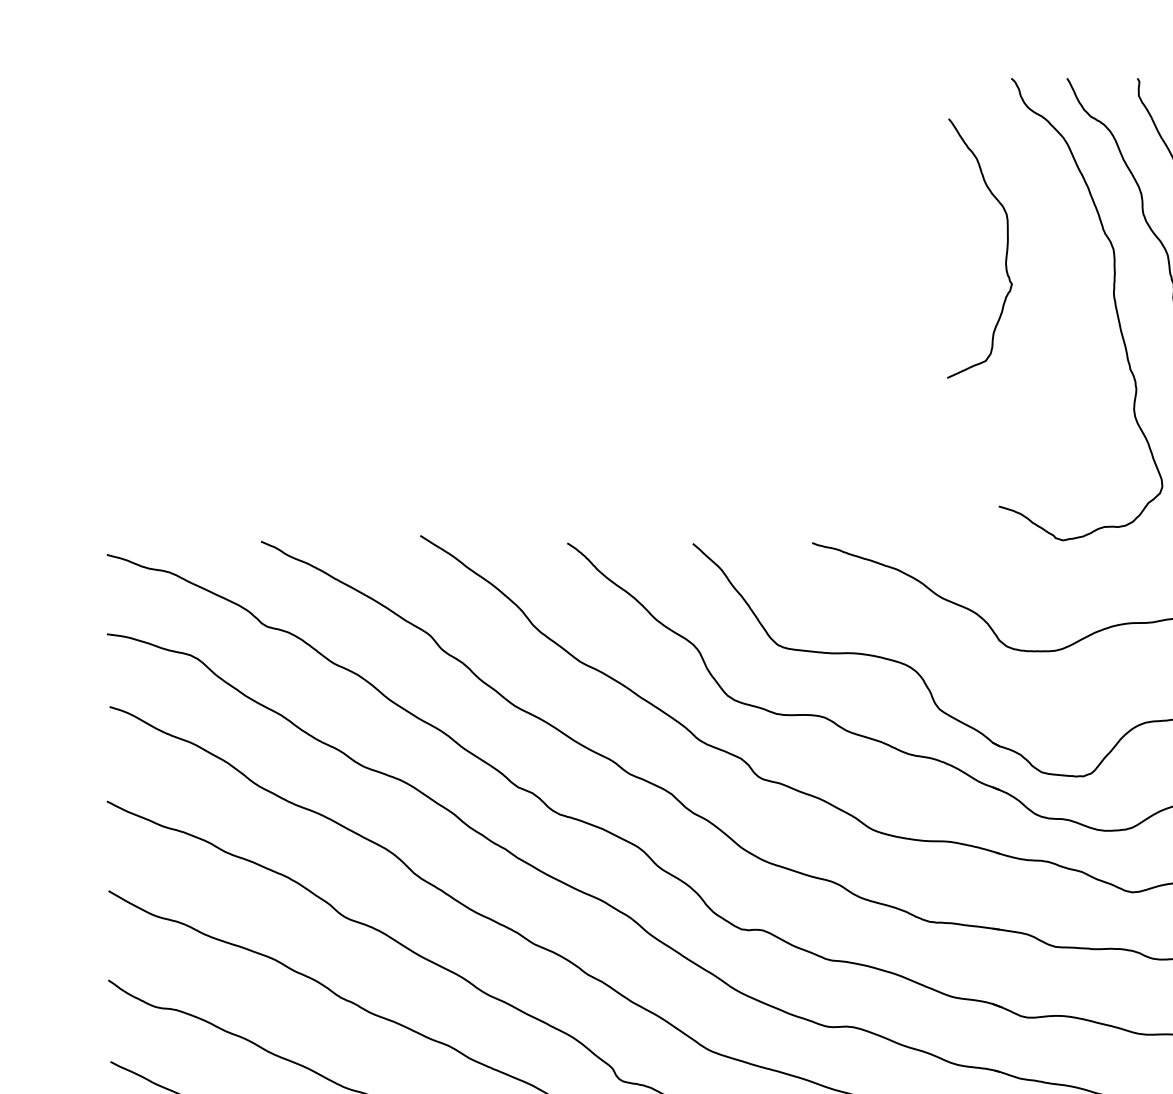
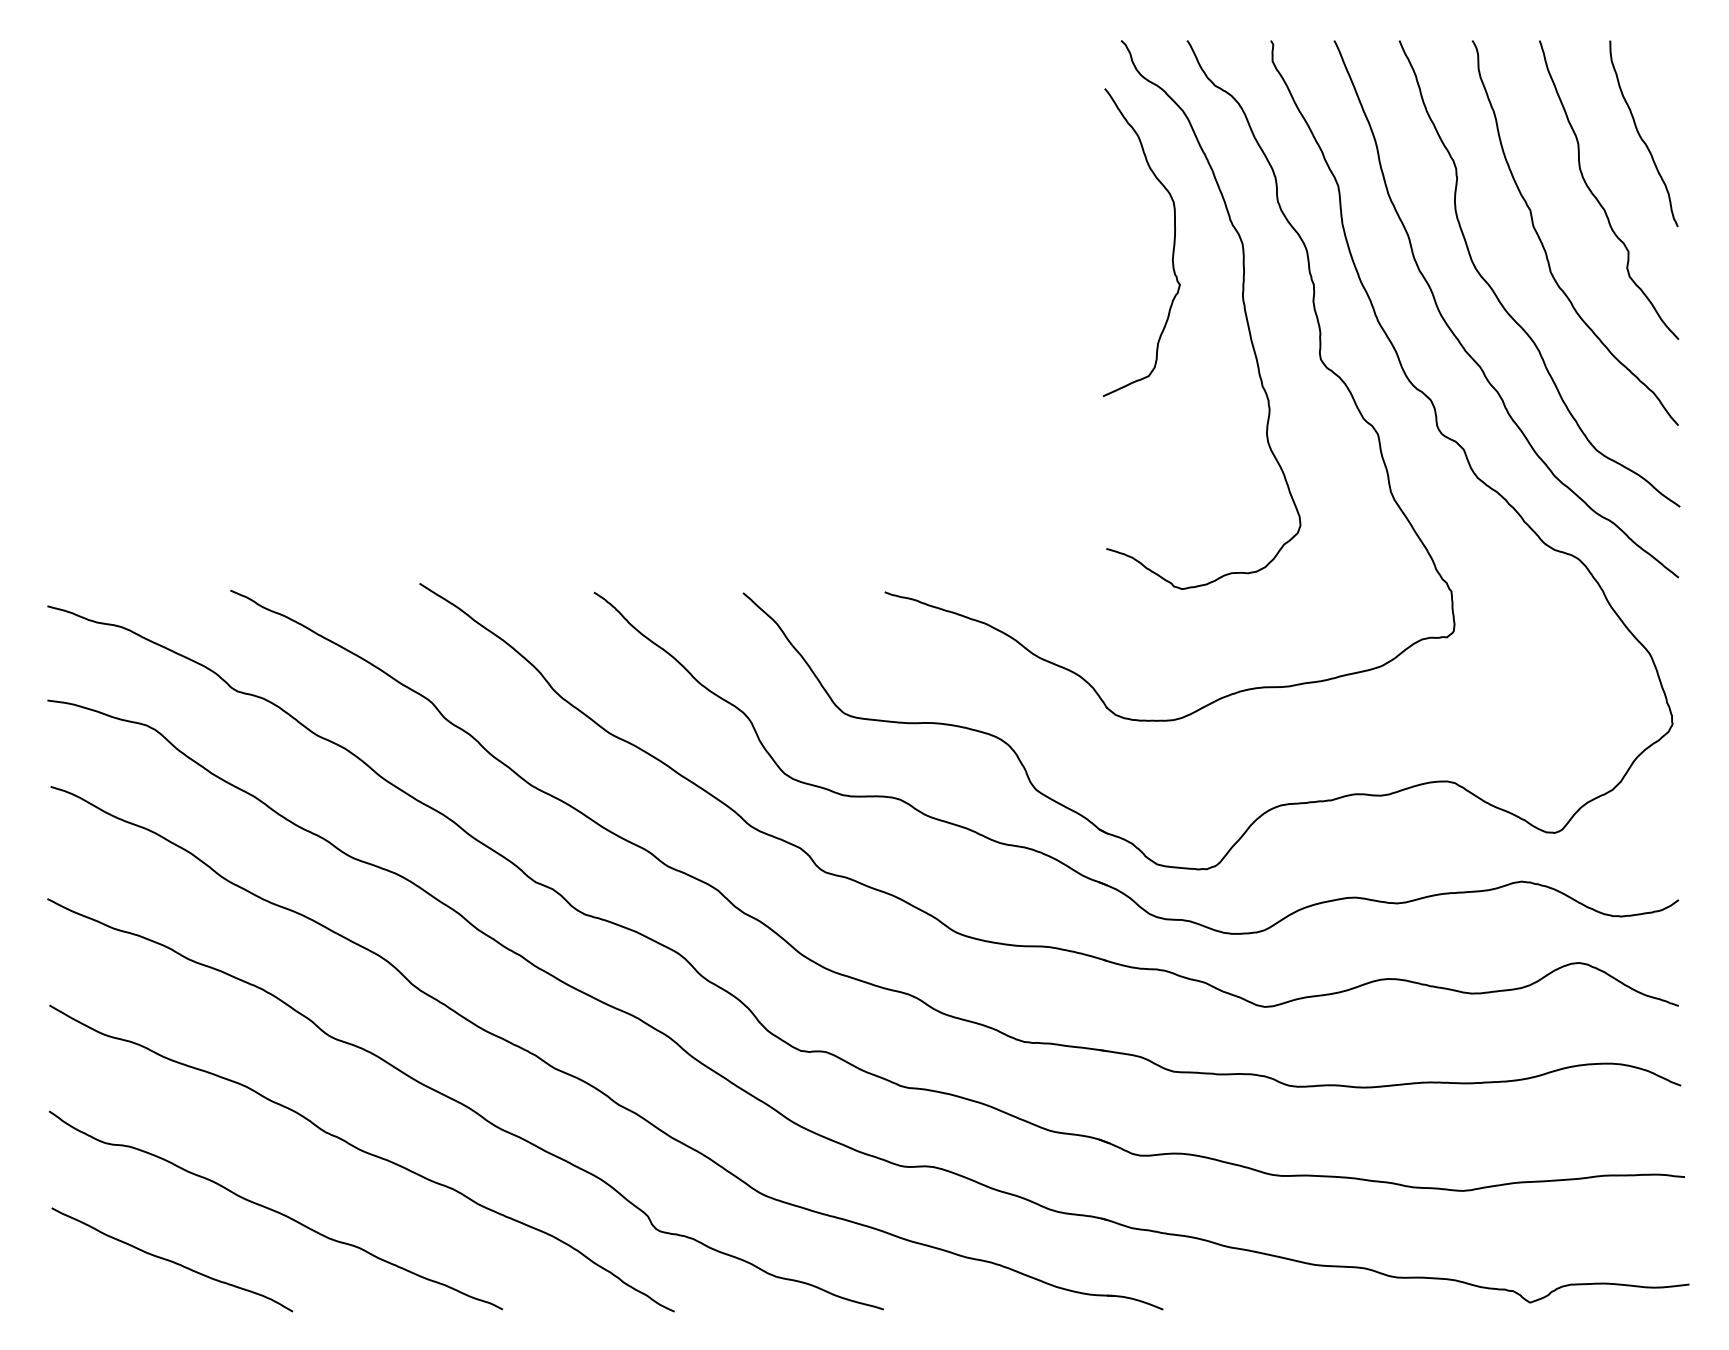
curve: (1005, 254) -> (1172, 249), moved

